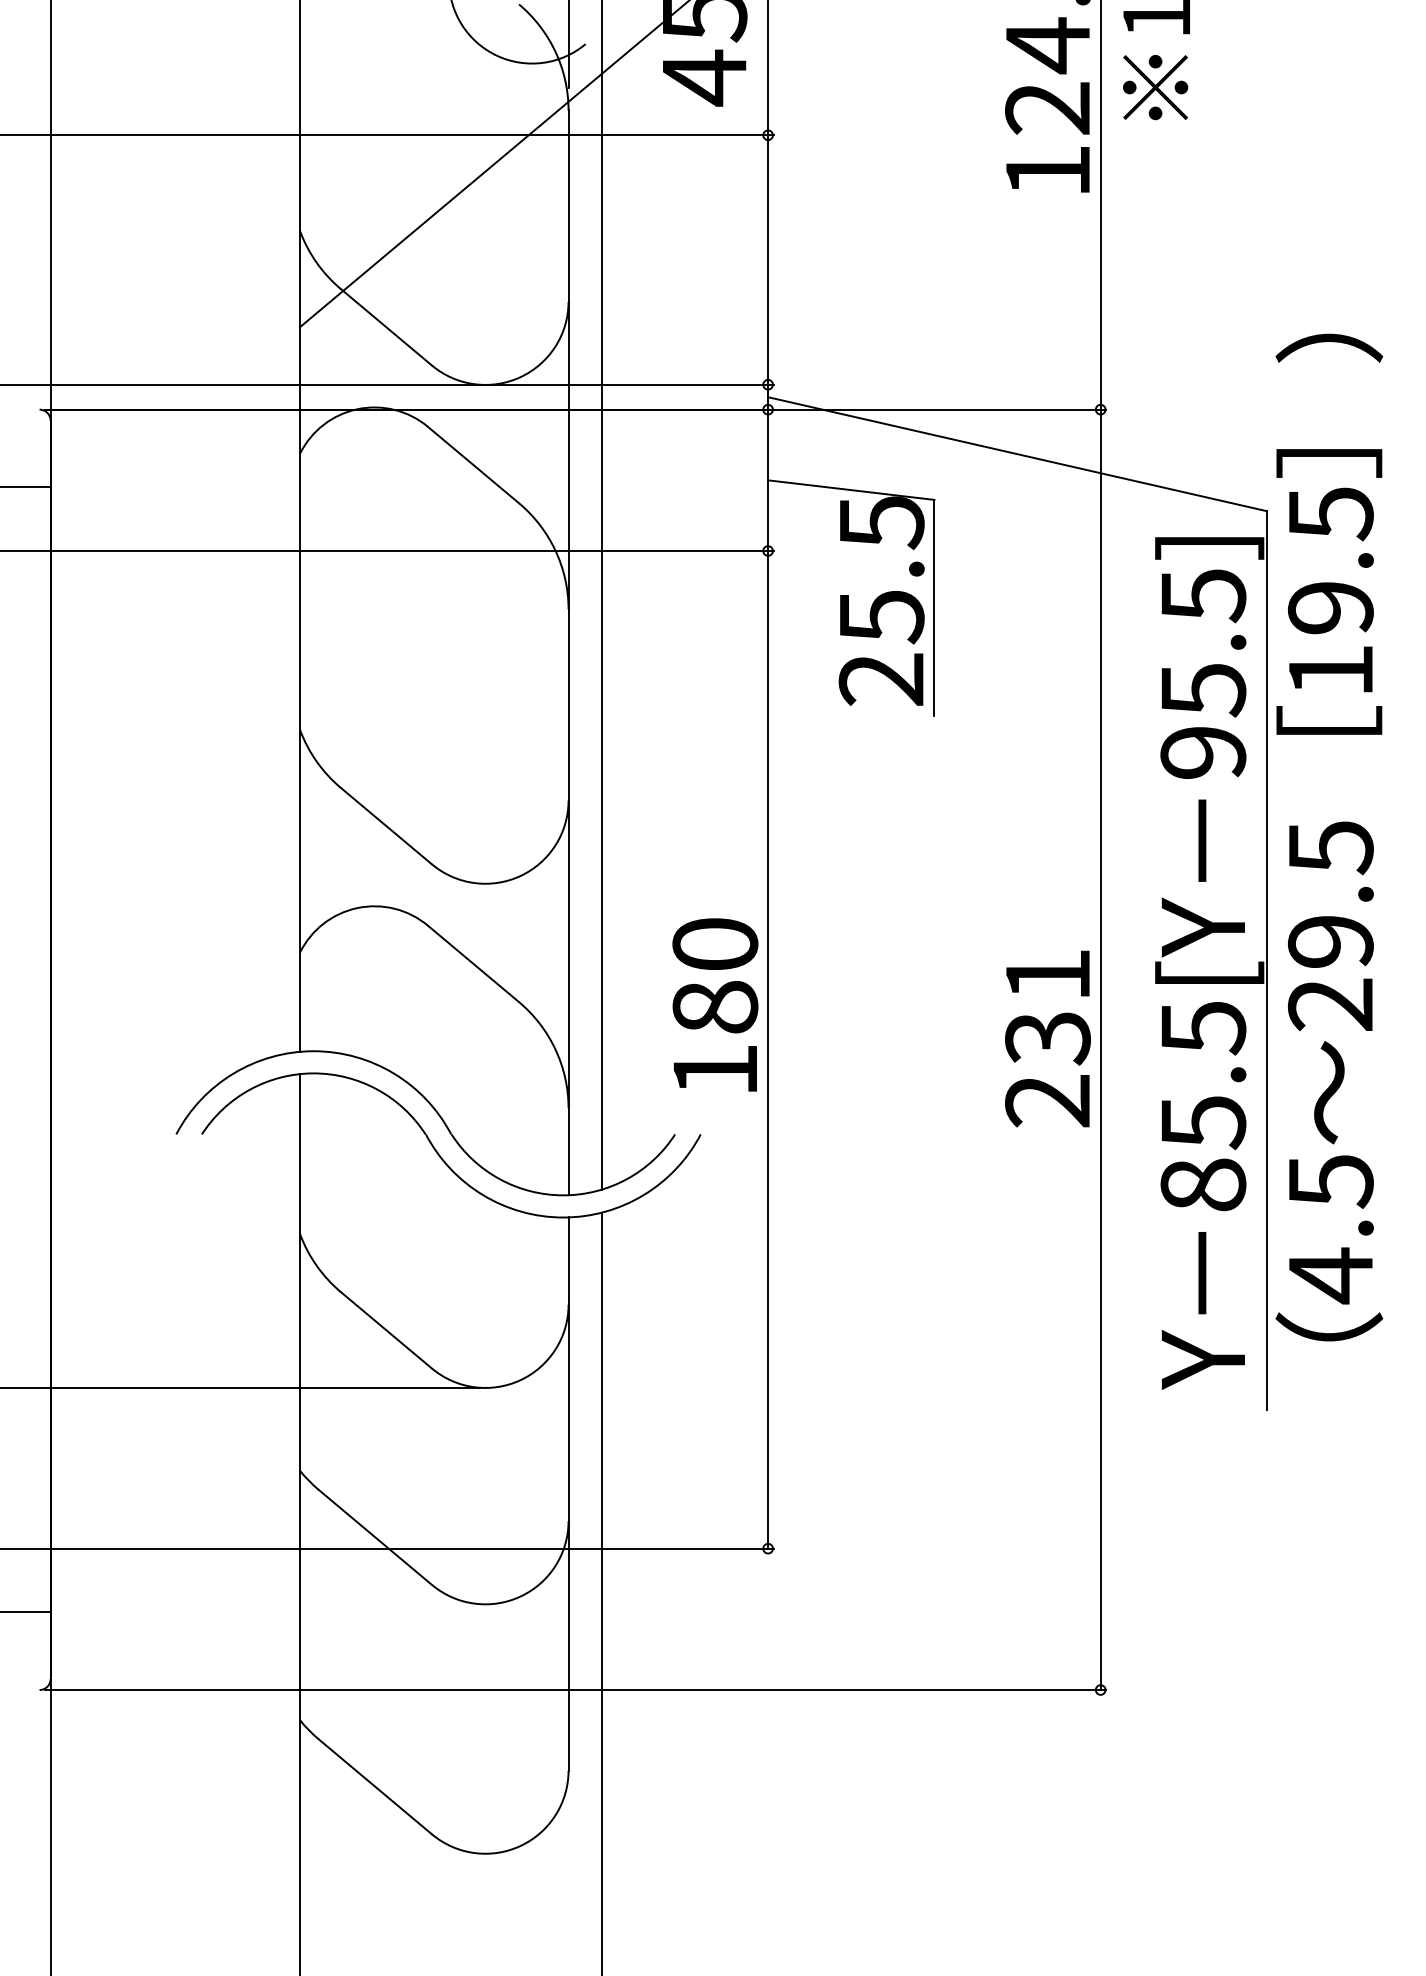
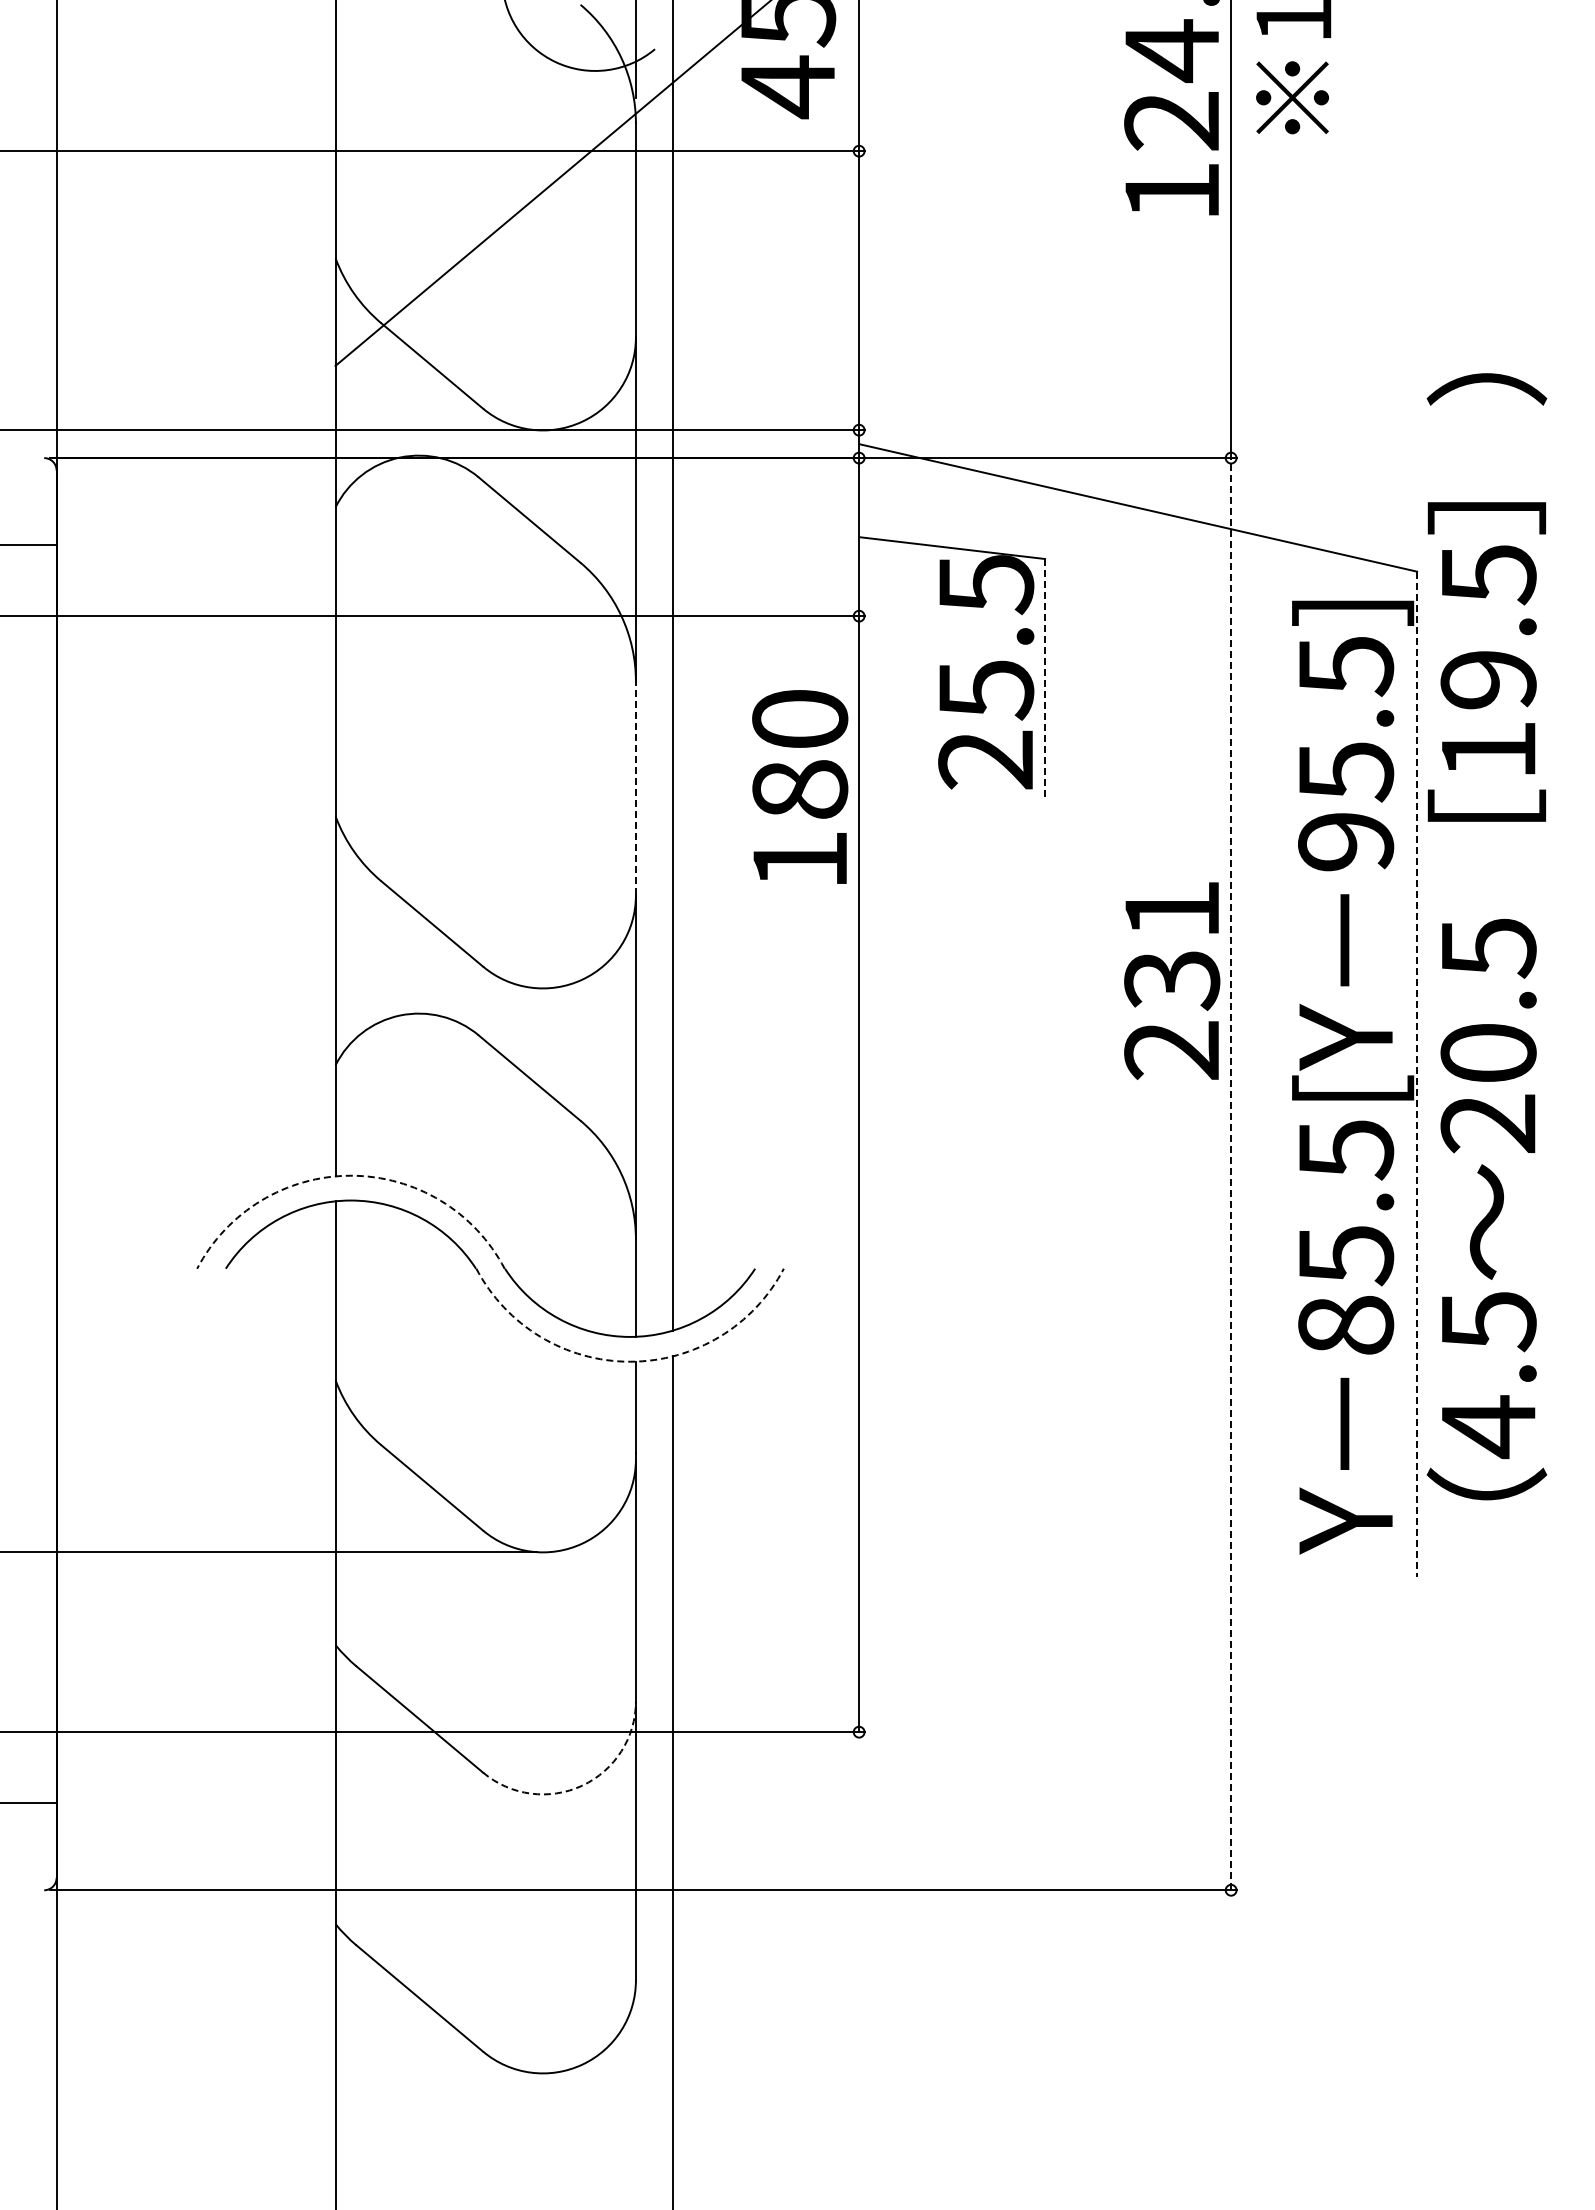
line: (934, 607) -> (1045, 679), solid -> dashed
line: (568, 704) -> (635, 787), solid -> dashed
text: (1330, 941) -> (1488, 1053), 29.5 -> 20.5
line: (1267, 960) -> (1417, 1074), solid -> dashed
text: (715, 1004) -> (800, 786), moved
text: (1048, 1038) -> (1172, 980), moved
line: (1100, 1049) -> (1231, 1173), solid -> dashed
arc: (313, 1051) -> (350, 1175), solid -> dashed
arc: (563, 1217) -> (630, 1361), solid -> dashed
arc: (520, 1596) -> (582, 1785), solid -> dashed

